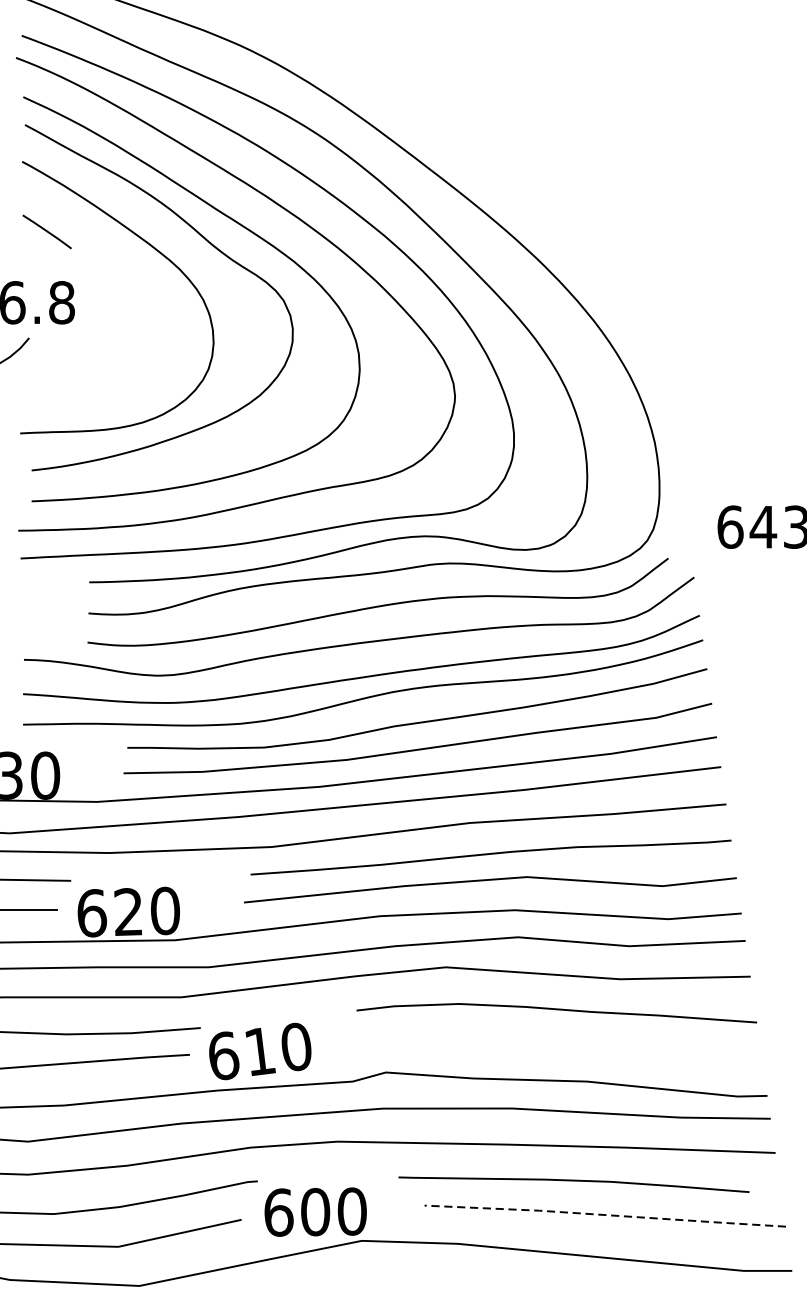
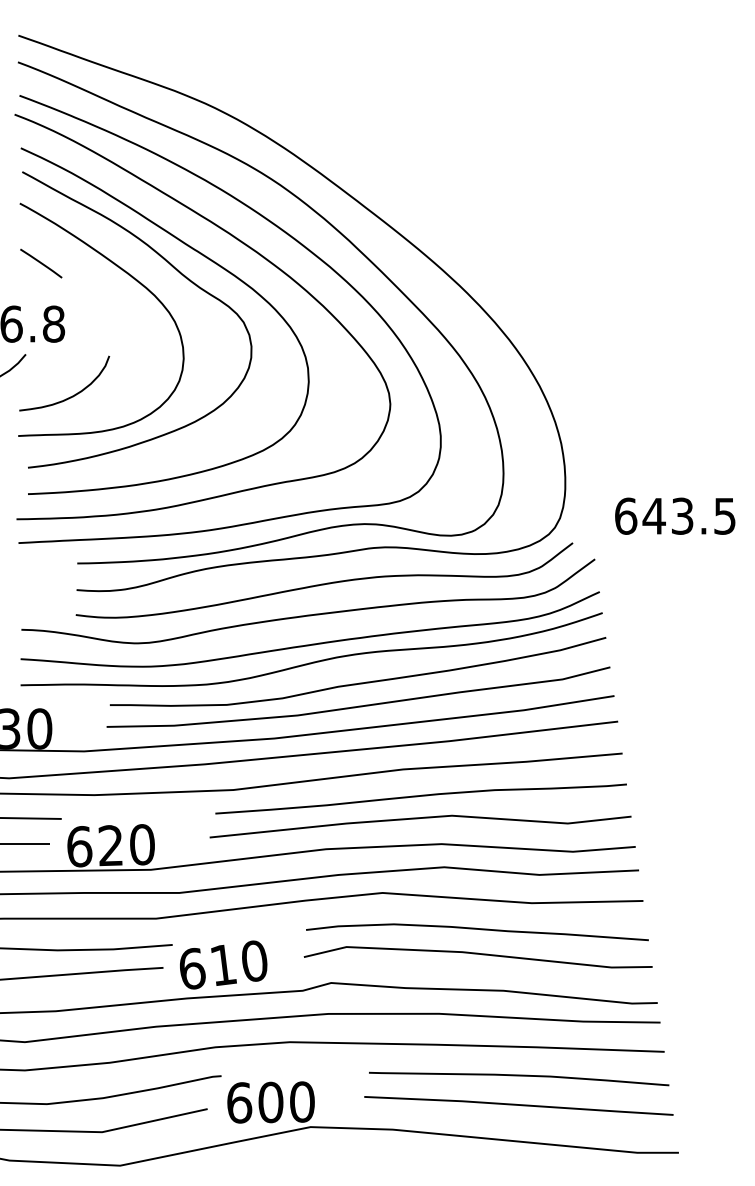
curve: (81, 387) -> (70, 396), added
line: (556, 1039) -> (477, 954), added
curve: (574, 1181) -> (519, 1076), moved
line: (604, 1215) -> (518, 1105), dashed -> solid

